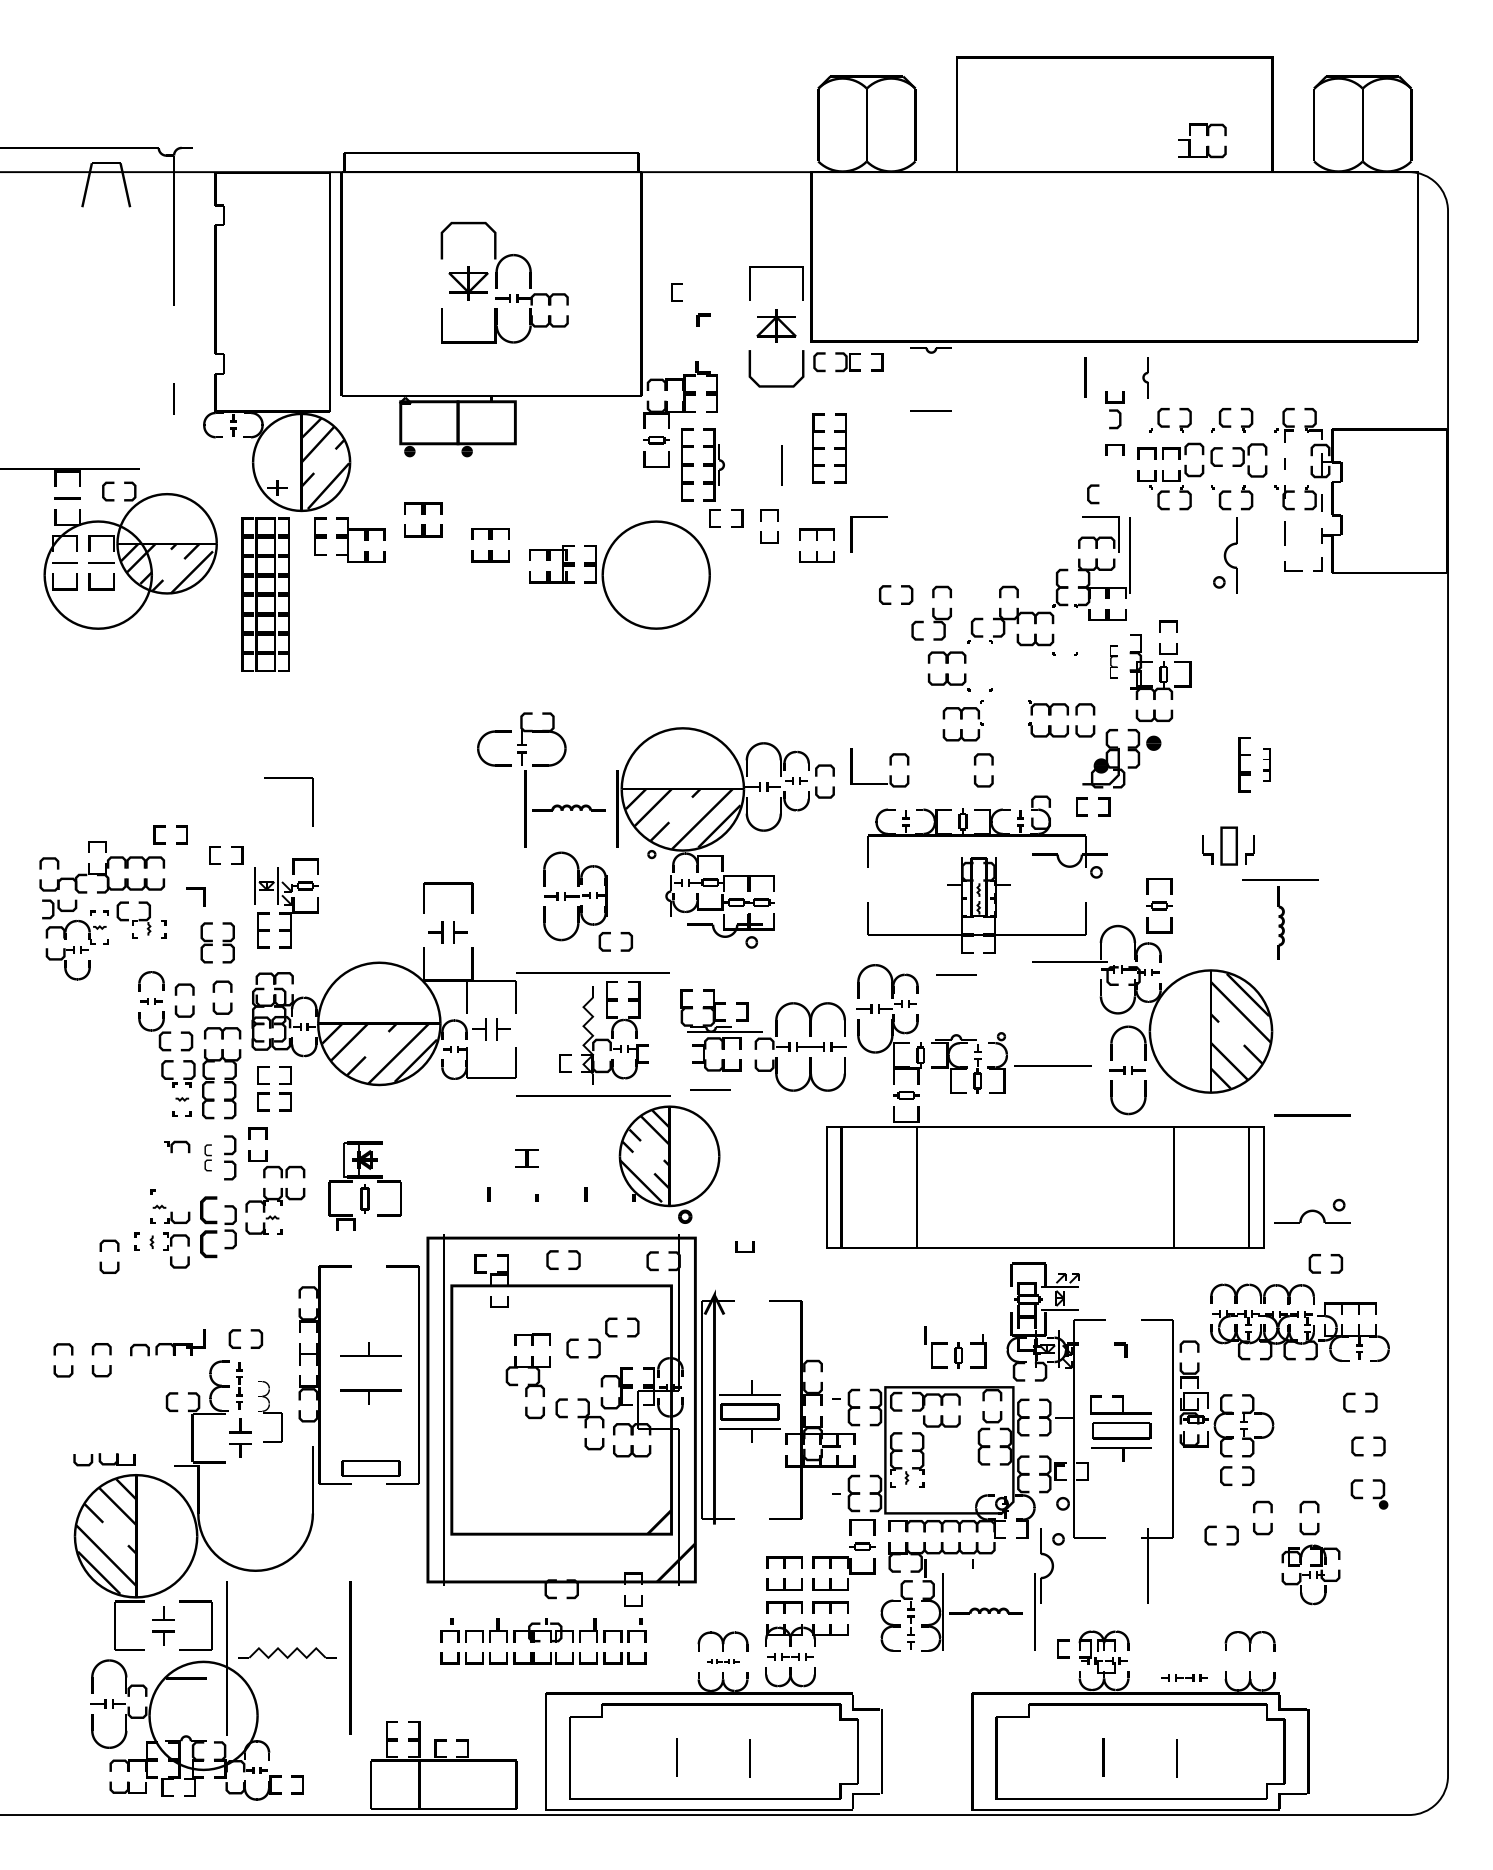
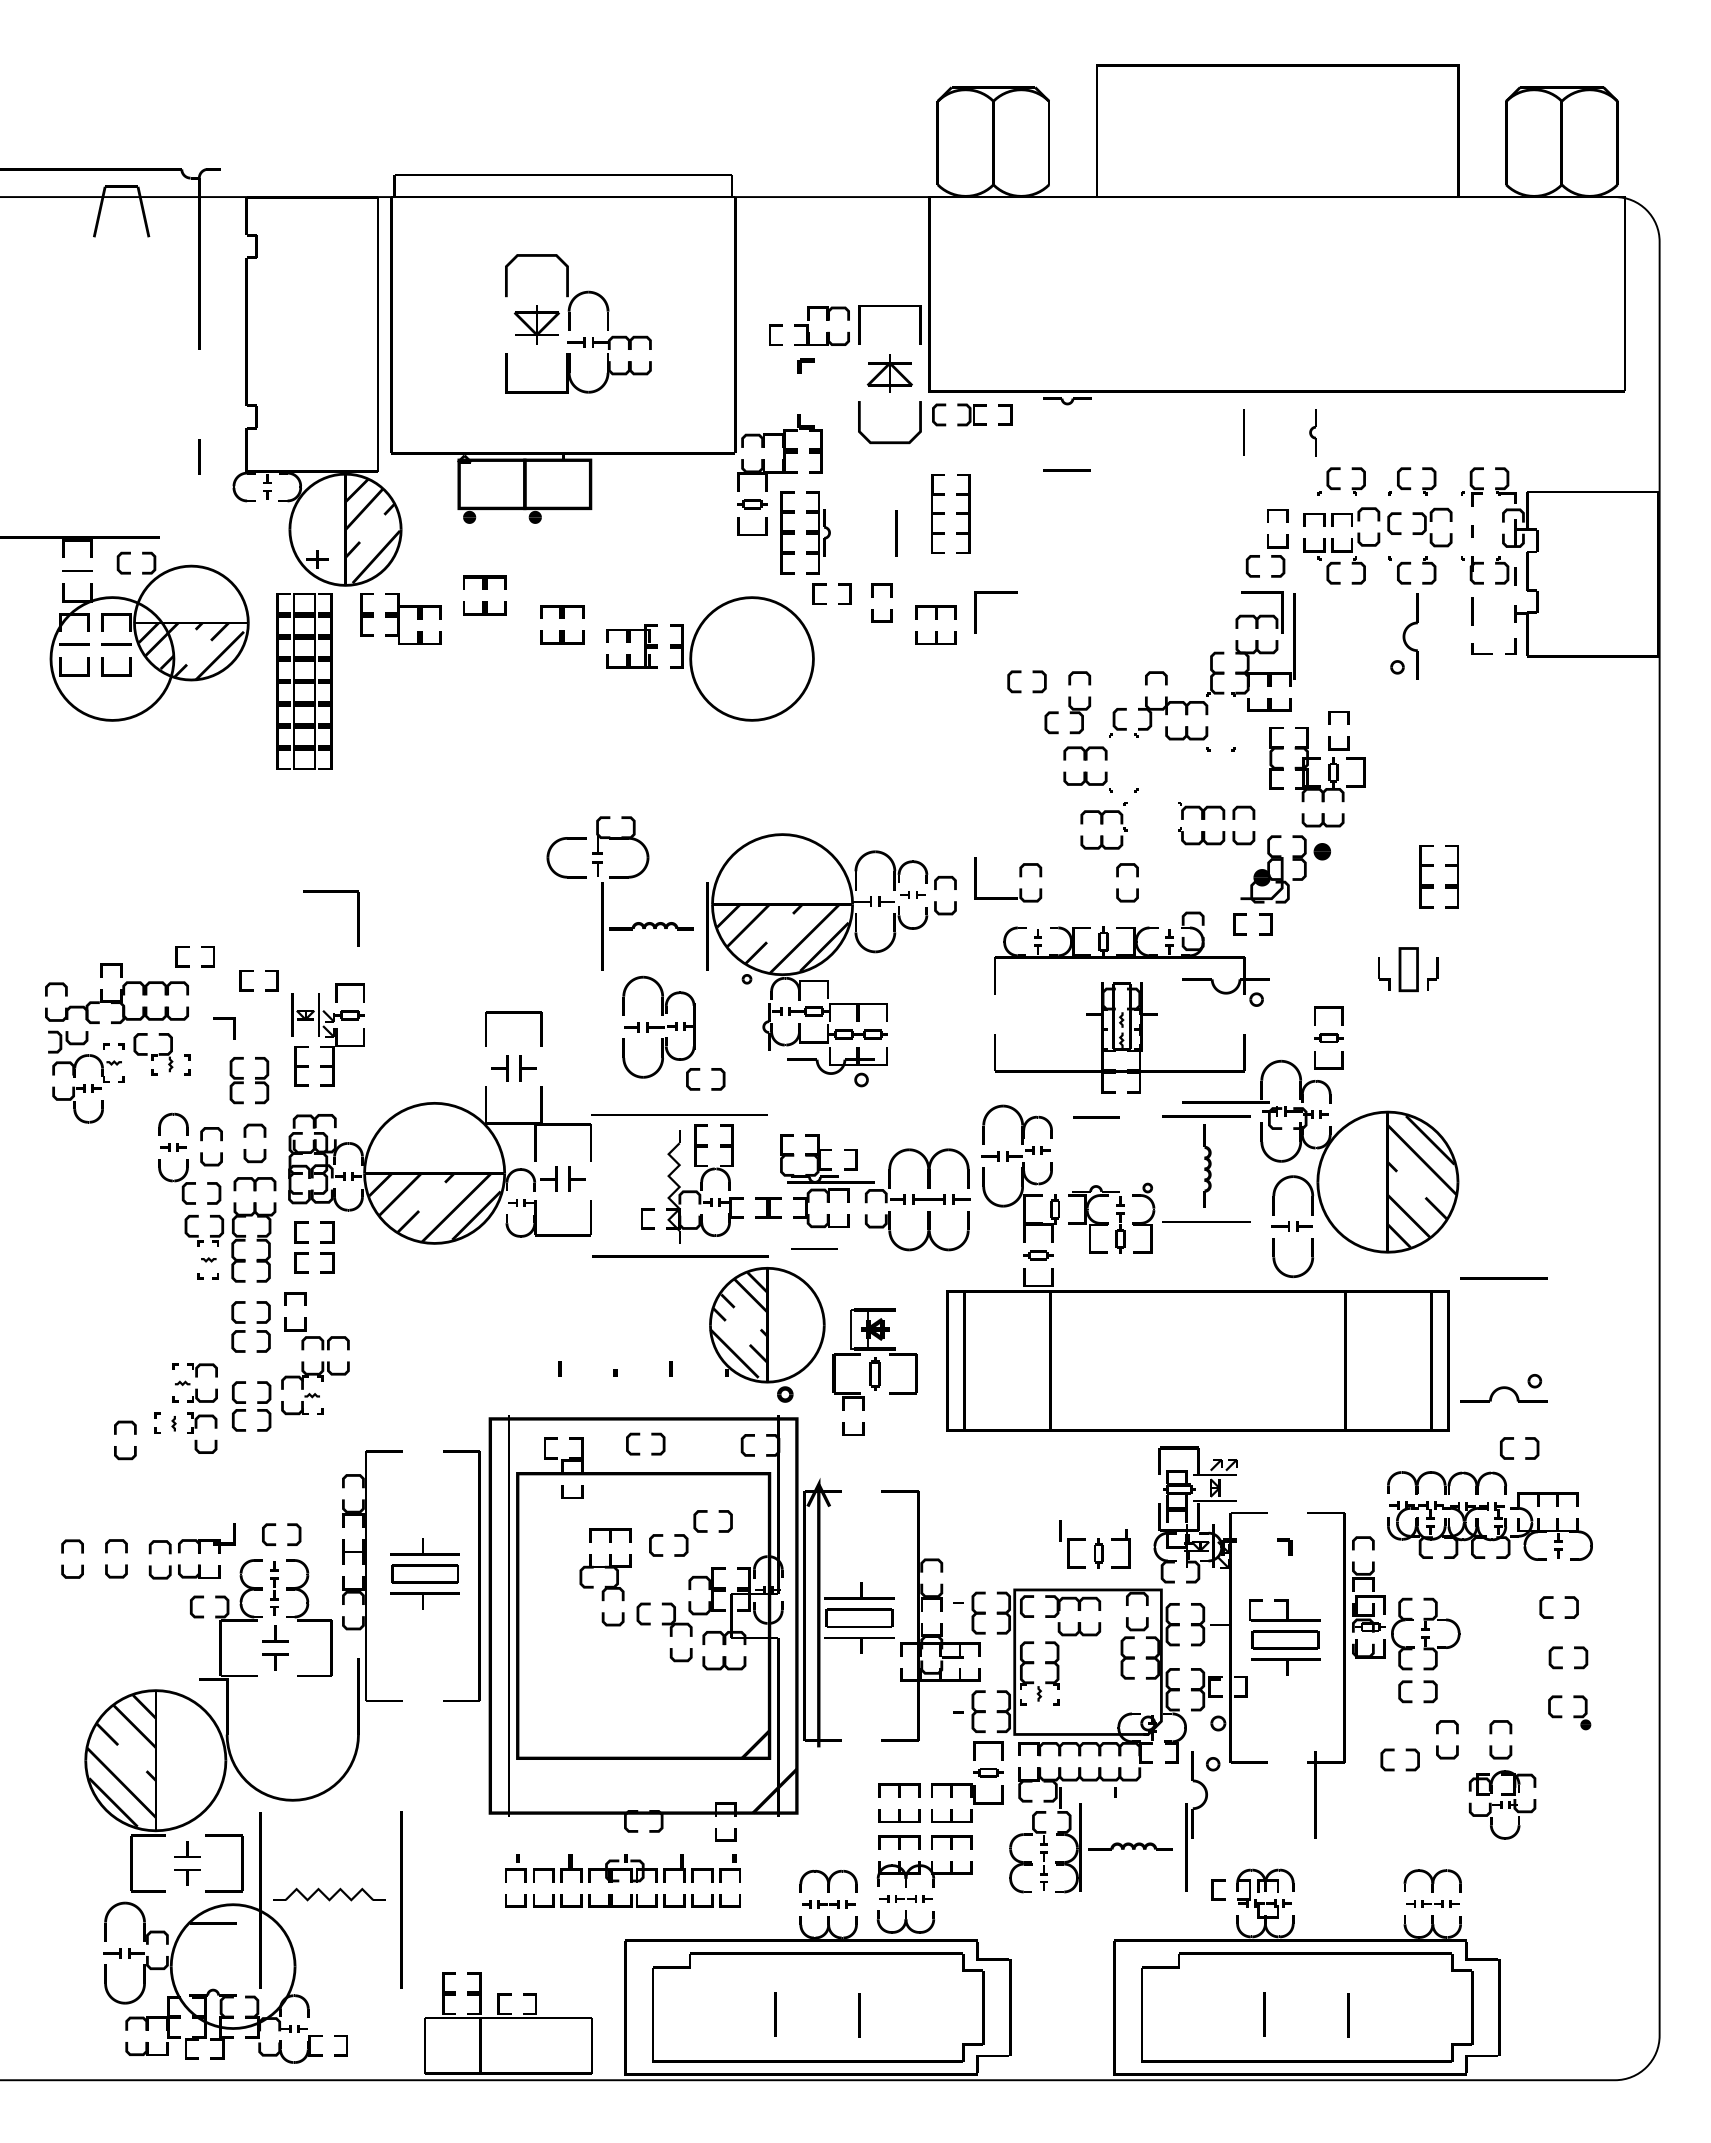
part: (1206, 135) -> (826, 320), moved
part: (1114, 409) -> (1277, 555), moved
part: (1113, 661) -> (1276, 758), size x1.67
part: (1266, 764) -> (1451, 876), size x1.67
part: (1280, 919) -> (1206, 1161), moved
part: (176, 1146) -> (202, 1370), moved
part: (208, 1157) -> (238, 1326), size x1.67
part: (526, 1158) -> (768, 1207), moved
part: (364, 1186) -> (874, 1359), moved
part: (208, 1227) -> (238, 1406), size x0.71
part: (270, 1411) -> (309, 1617), size x1.67
part: (104, 1459) -> (184, 1571), moved
part: (370, 1468) -> (424, 1573), moved
part: (722, 1661) -> (828, 1904), size x1.43
part: (1184, 1677) -> (1432, 1903), moved

